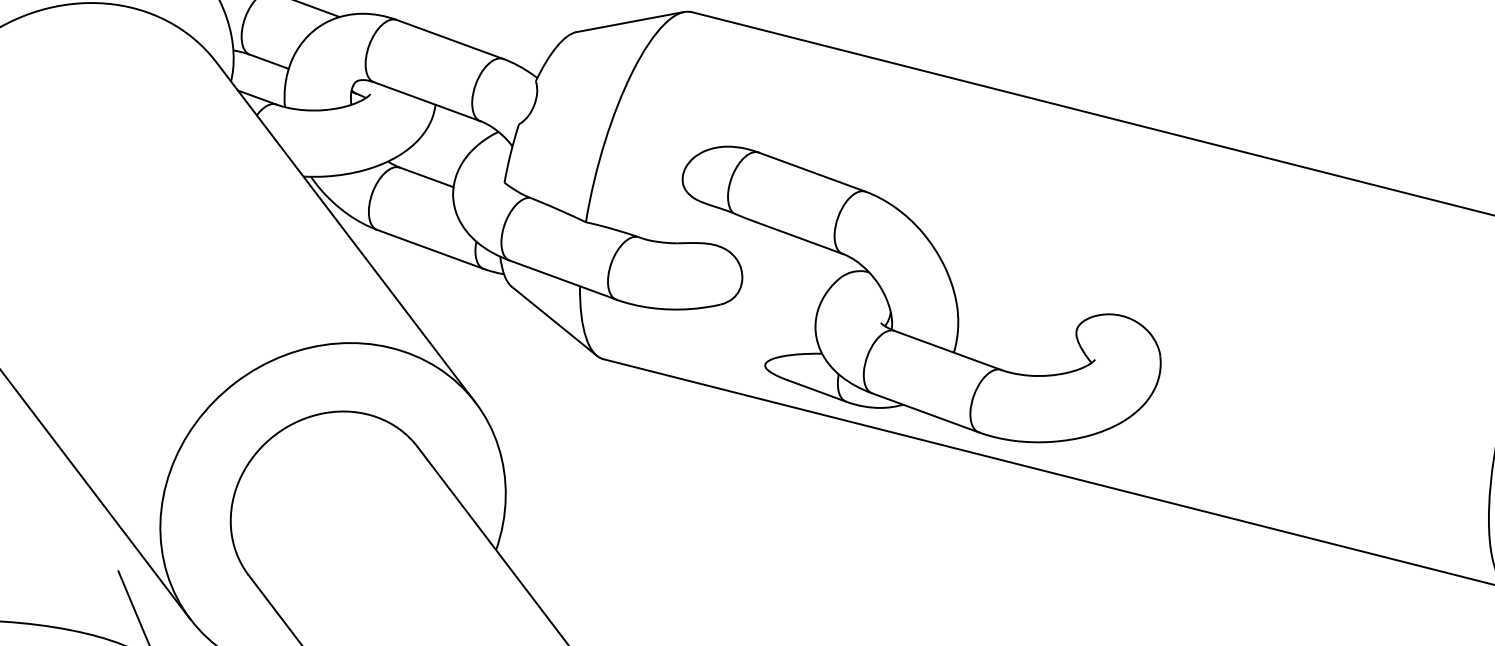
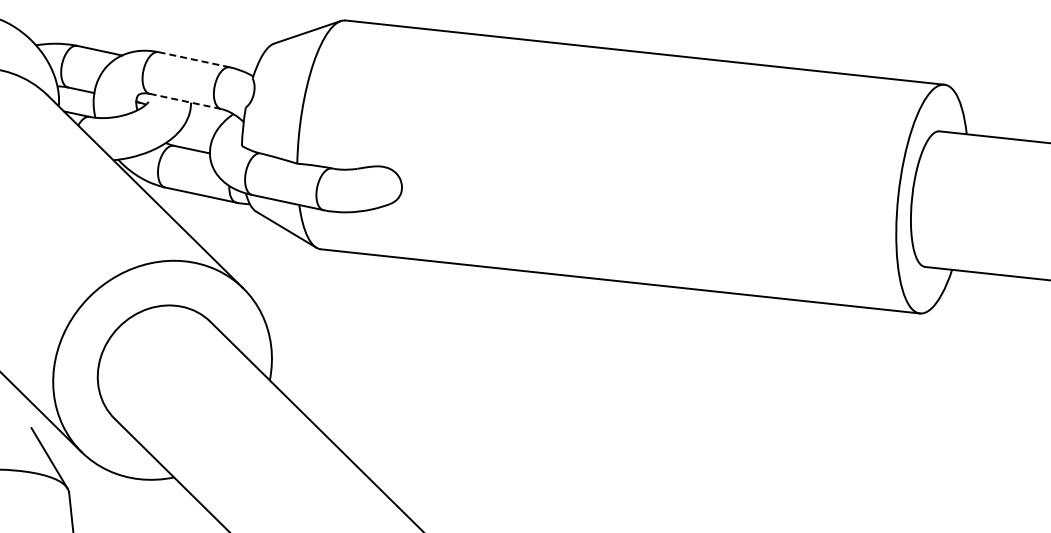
line: (448, 38) -> (193, 59), solid -> dashed
line: (425, 101) -> (184, 101), solid -> dashed
part: (916, 298) -> (514, 182), removed

